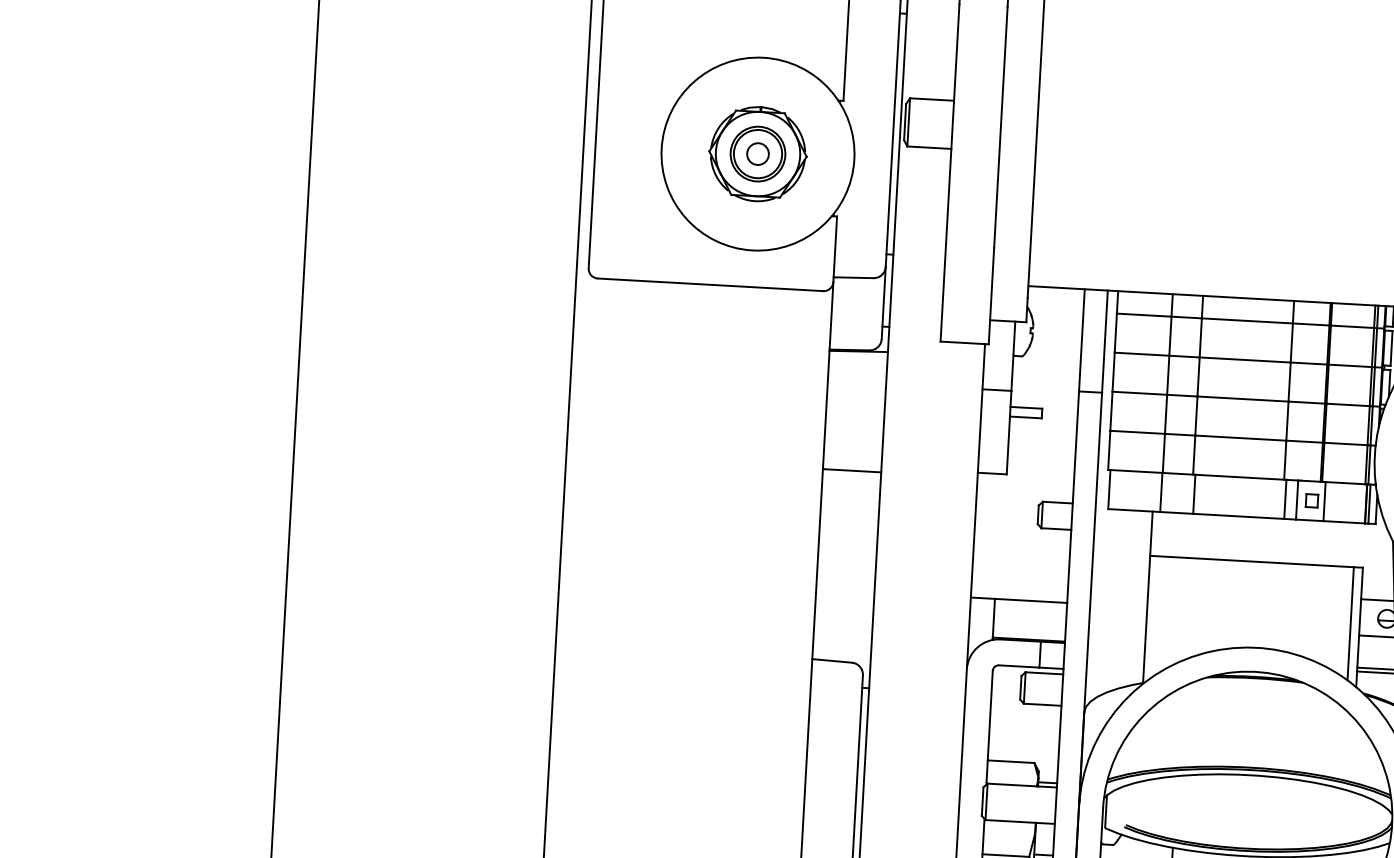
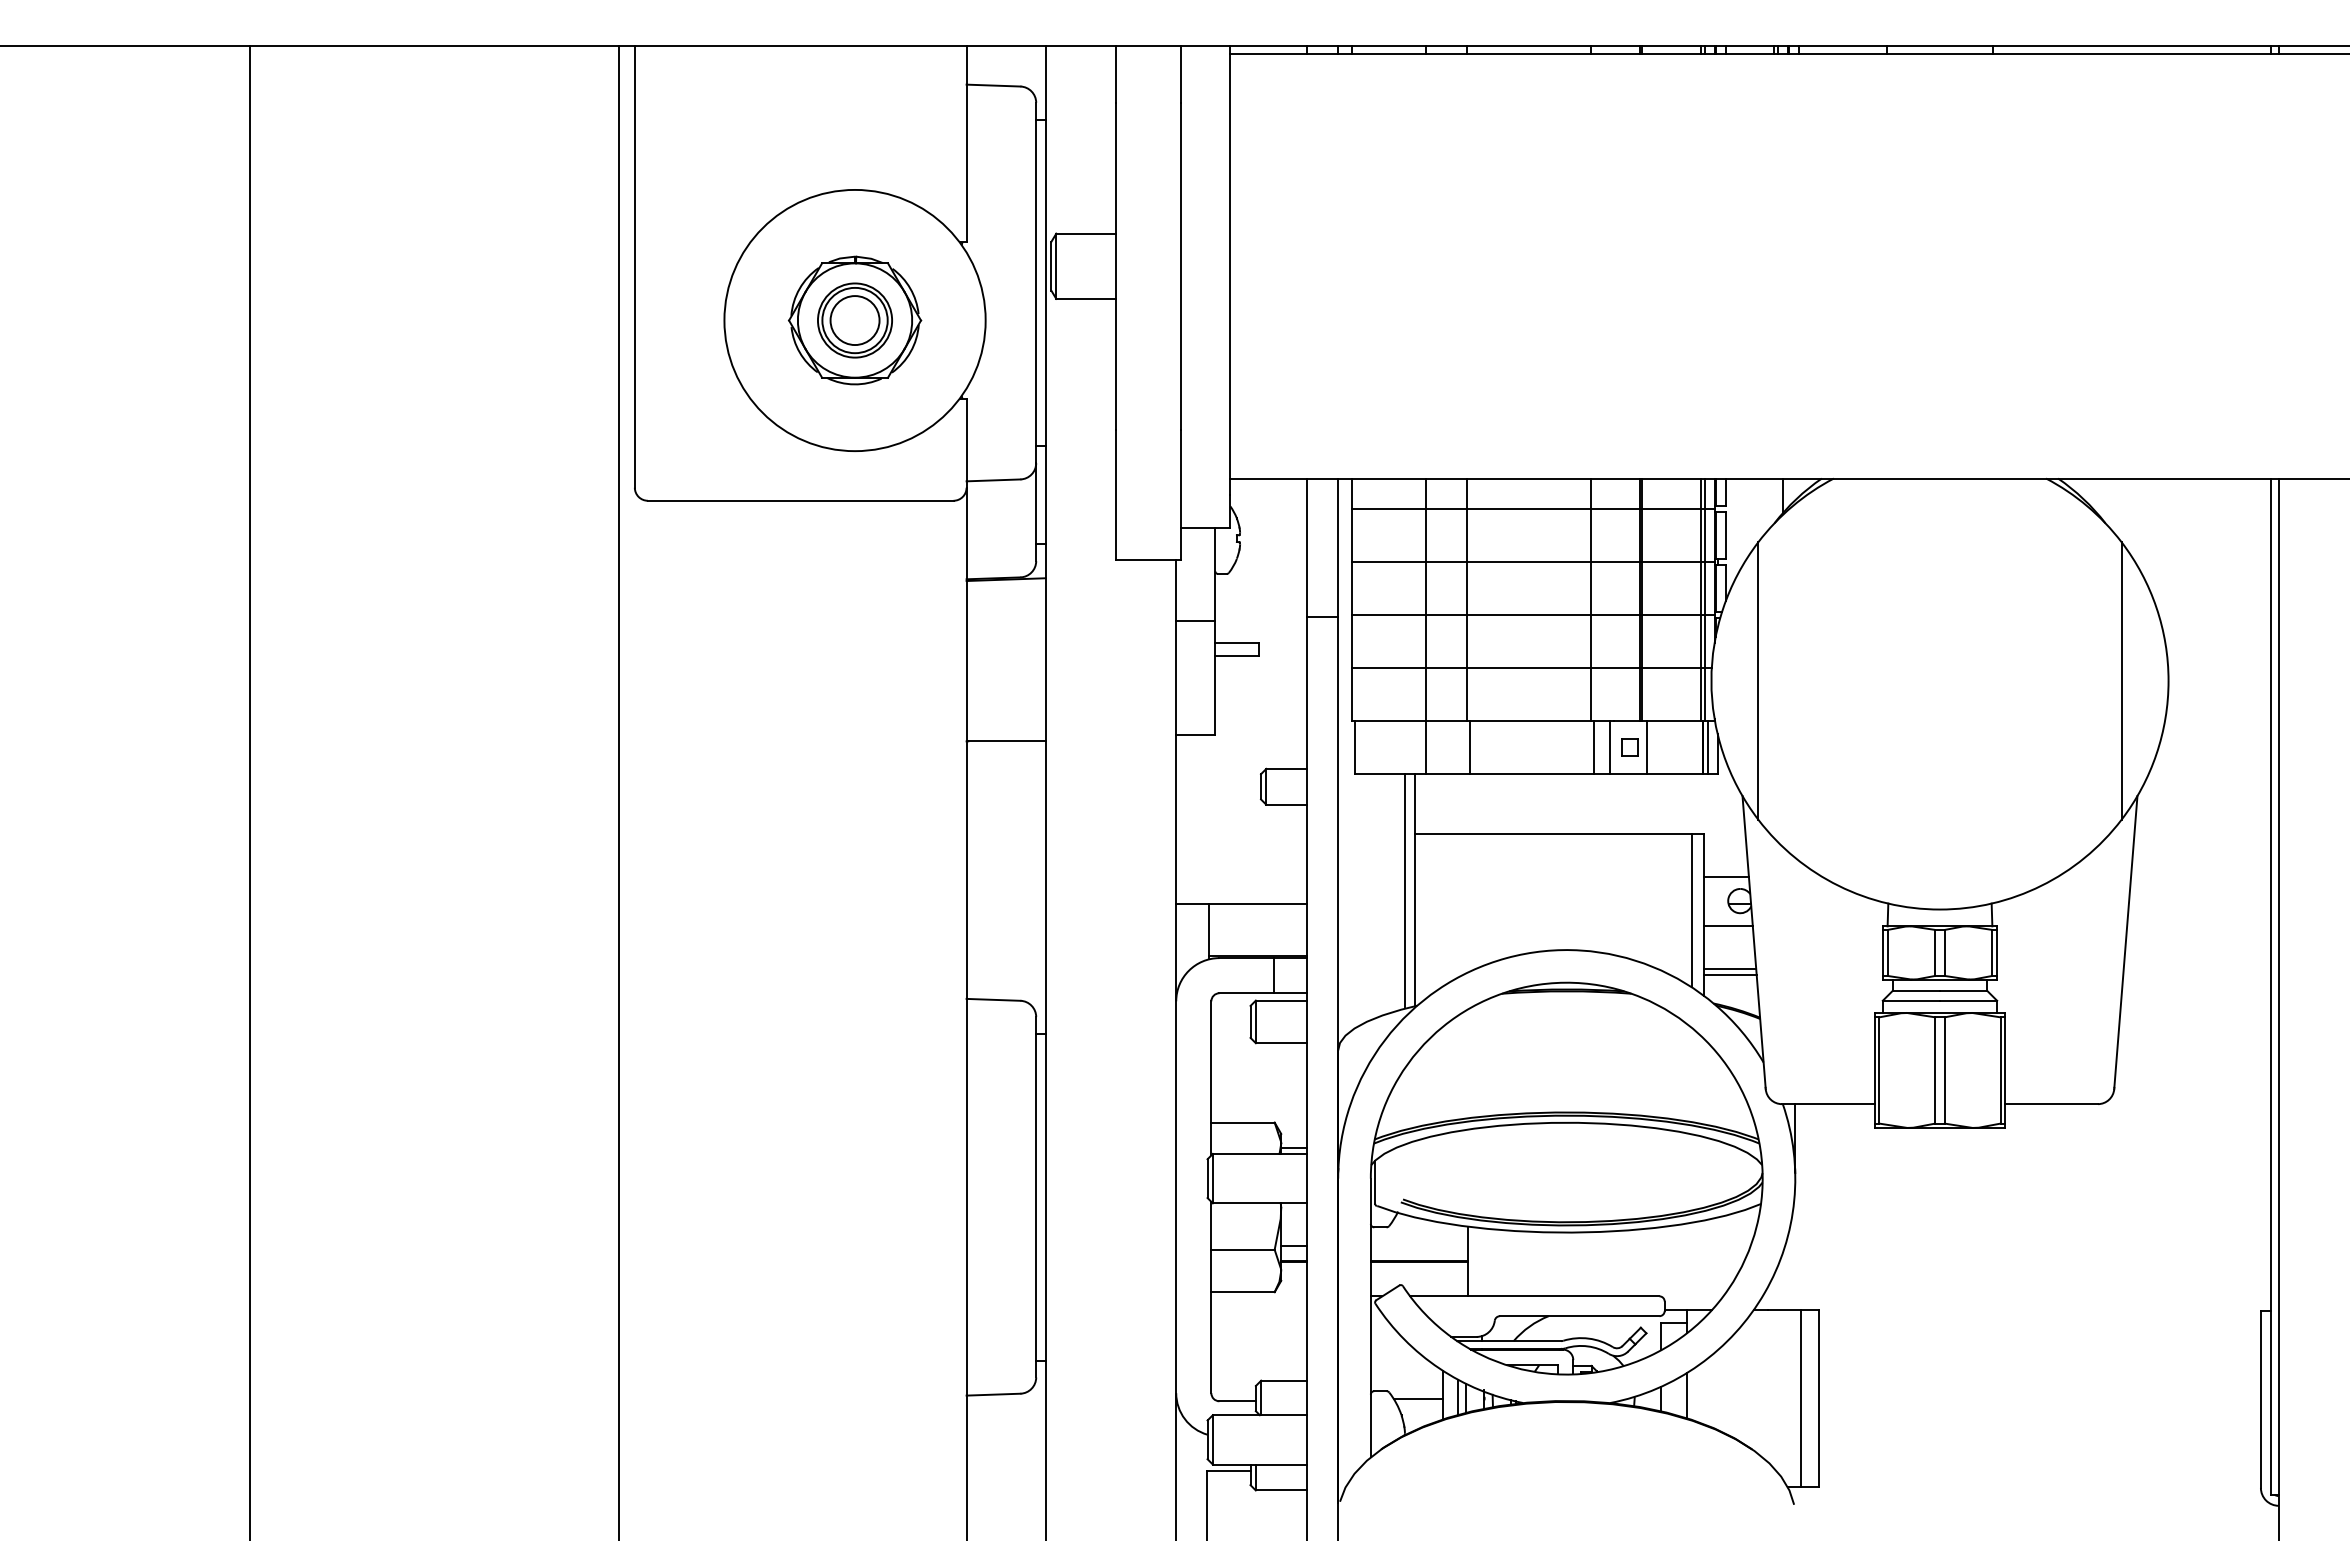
circle: (757, 154) -> (854, 320), size x1.67
line: (1139, 597) -> (1404, 890), added

